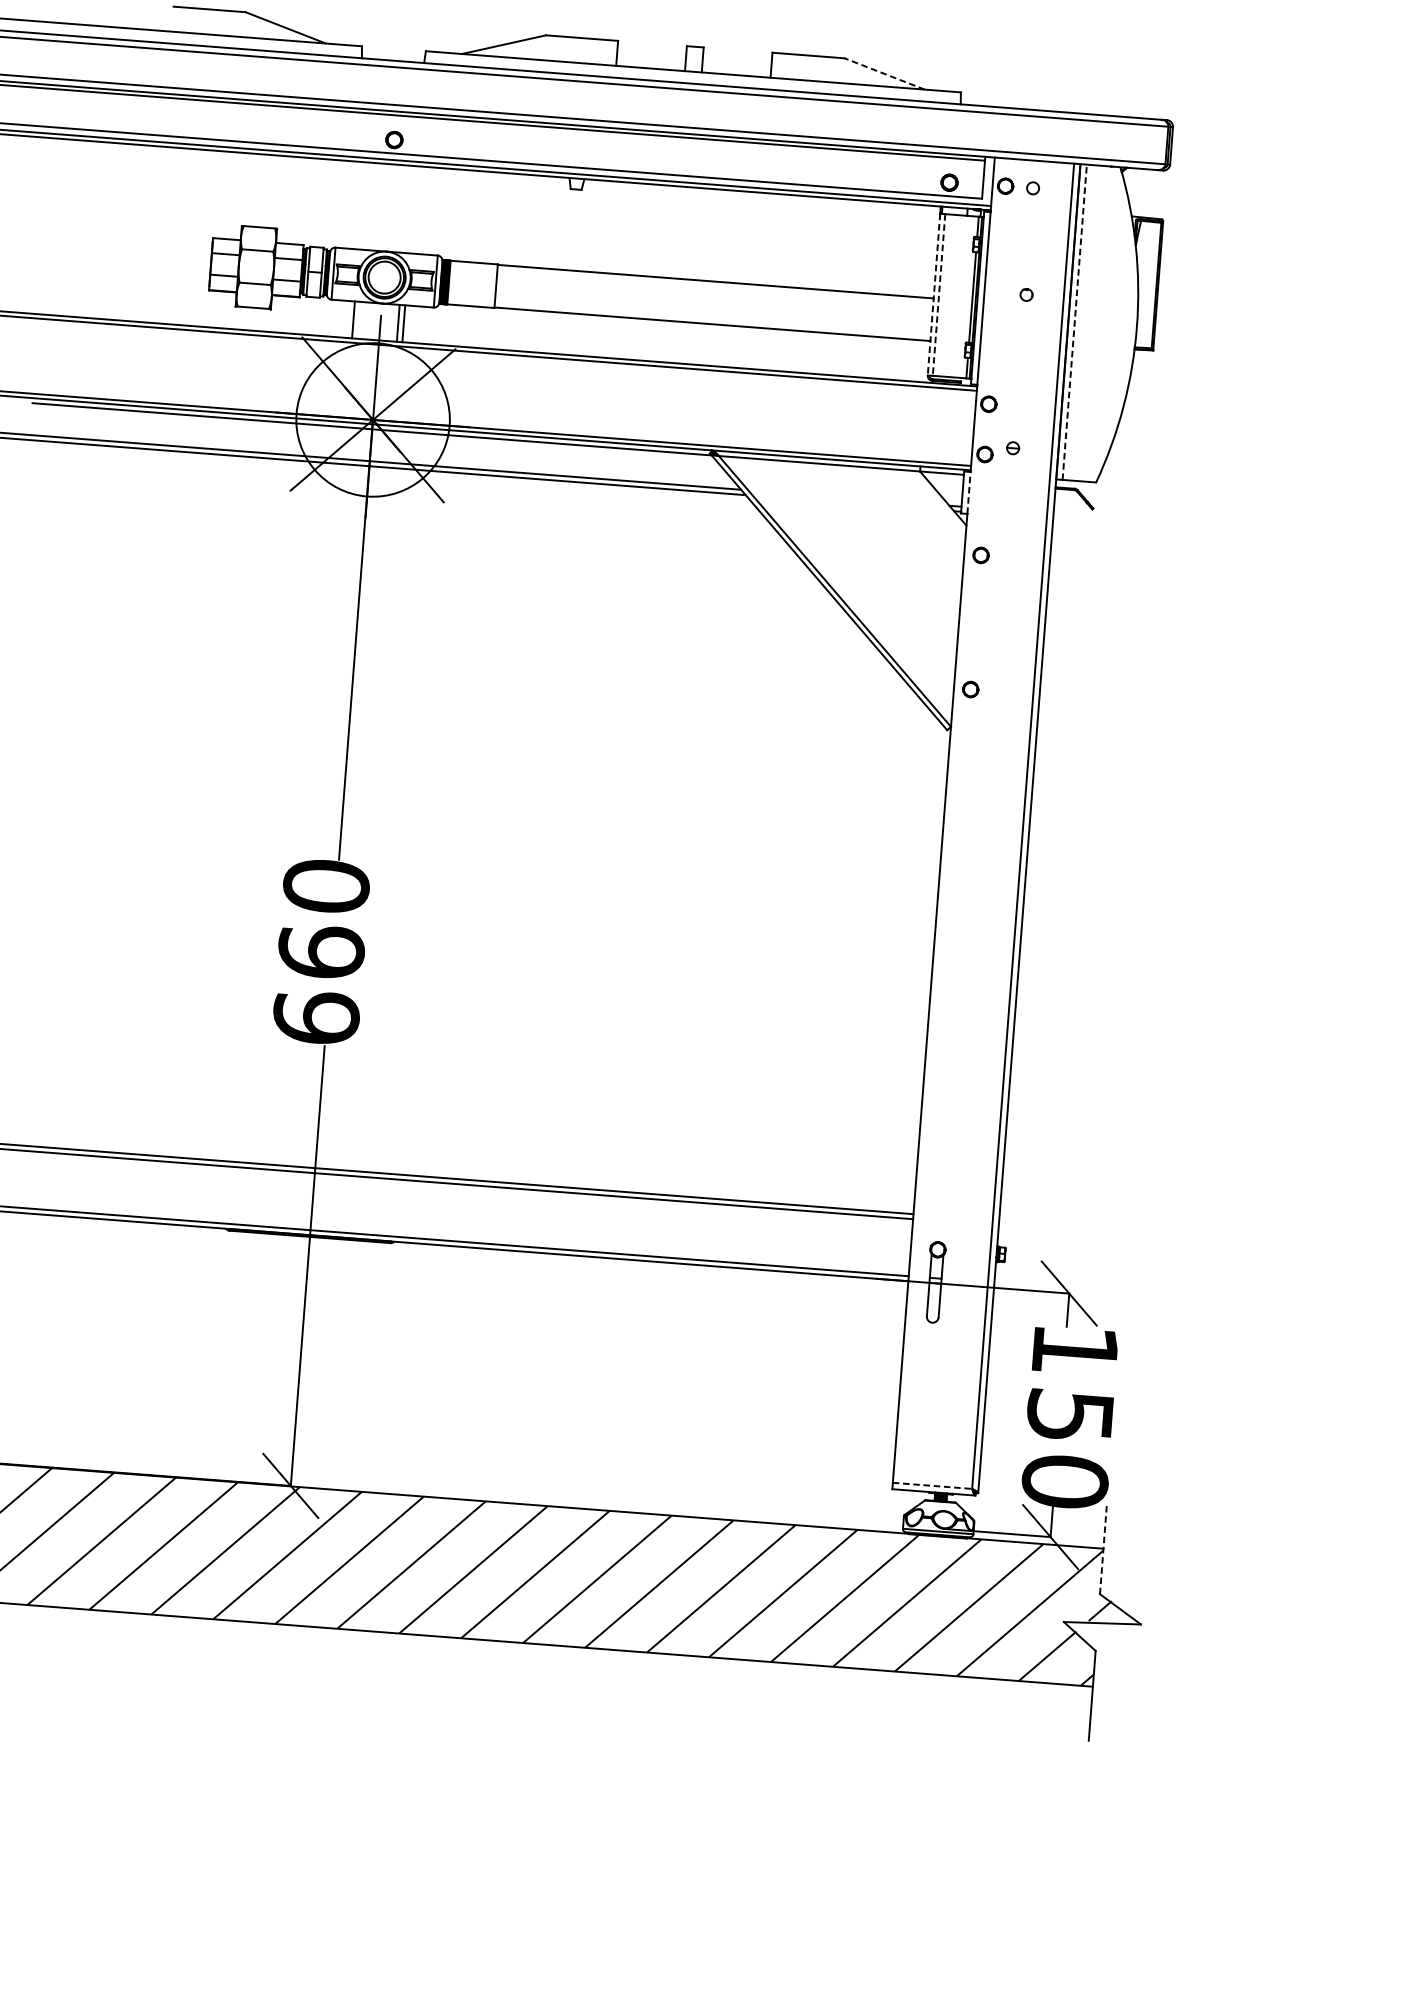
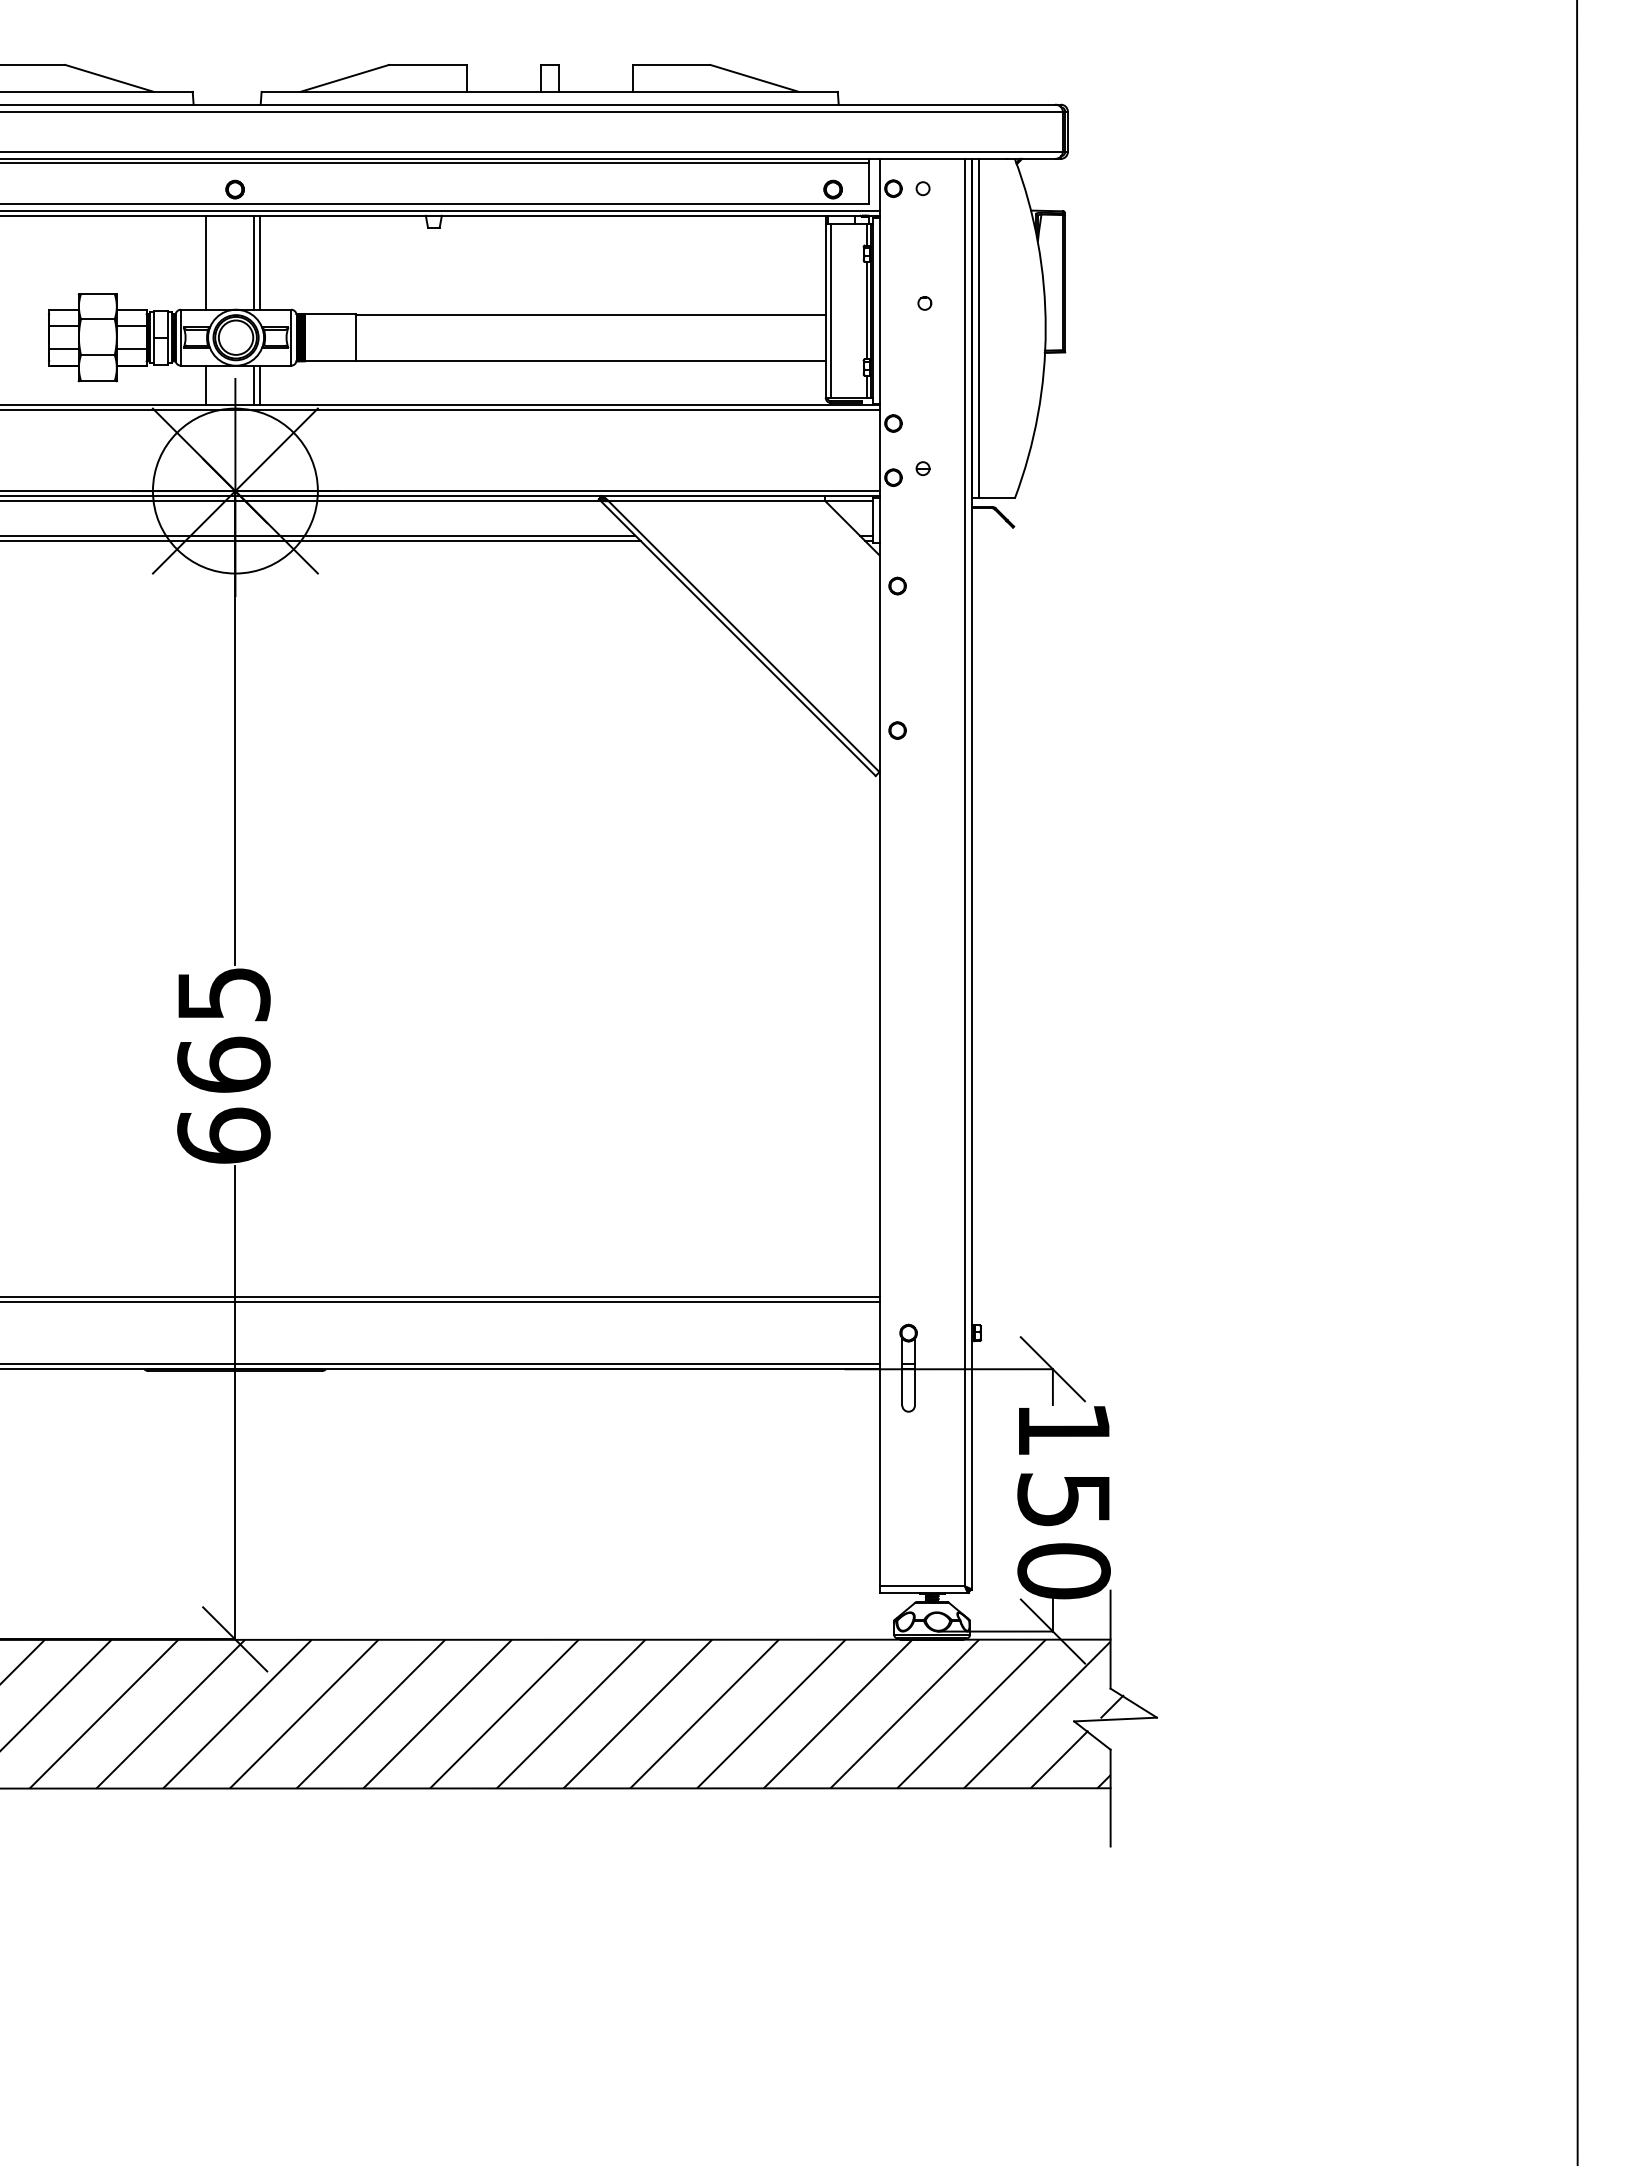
line: (884, 74) -> (754, 78), dashed -> solid
line: (362, 205) -> (206, 262), added
line: (407, 209) -> (254, 262), added
line: (412, 209) -> (260, 262), added
line: (933, 295) -> (825, 311), dashed -> solid
line: (939, 295) -> (831, 311), dashed -> solid
line: (1074, 322) -> (978, 328), dashed -> solid
line: (968, 493) -> (879, 520), dashed -> solid
text: (326, 886) -> (223, 994), 660 -> 665
line: (932, 1485) -> (922, 1586), dashed -> solid
line: (1103, 1548) -> (1110, 1639), dashed -> solid

